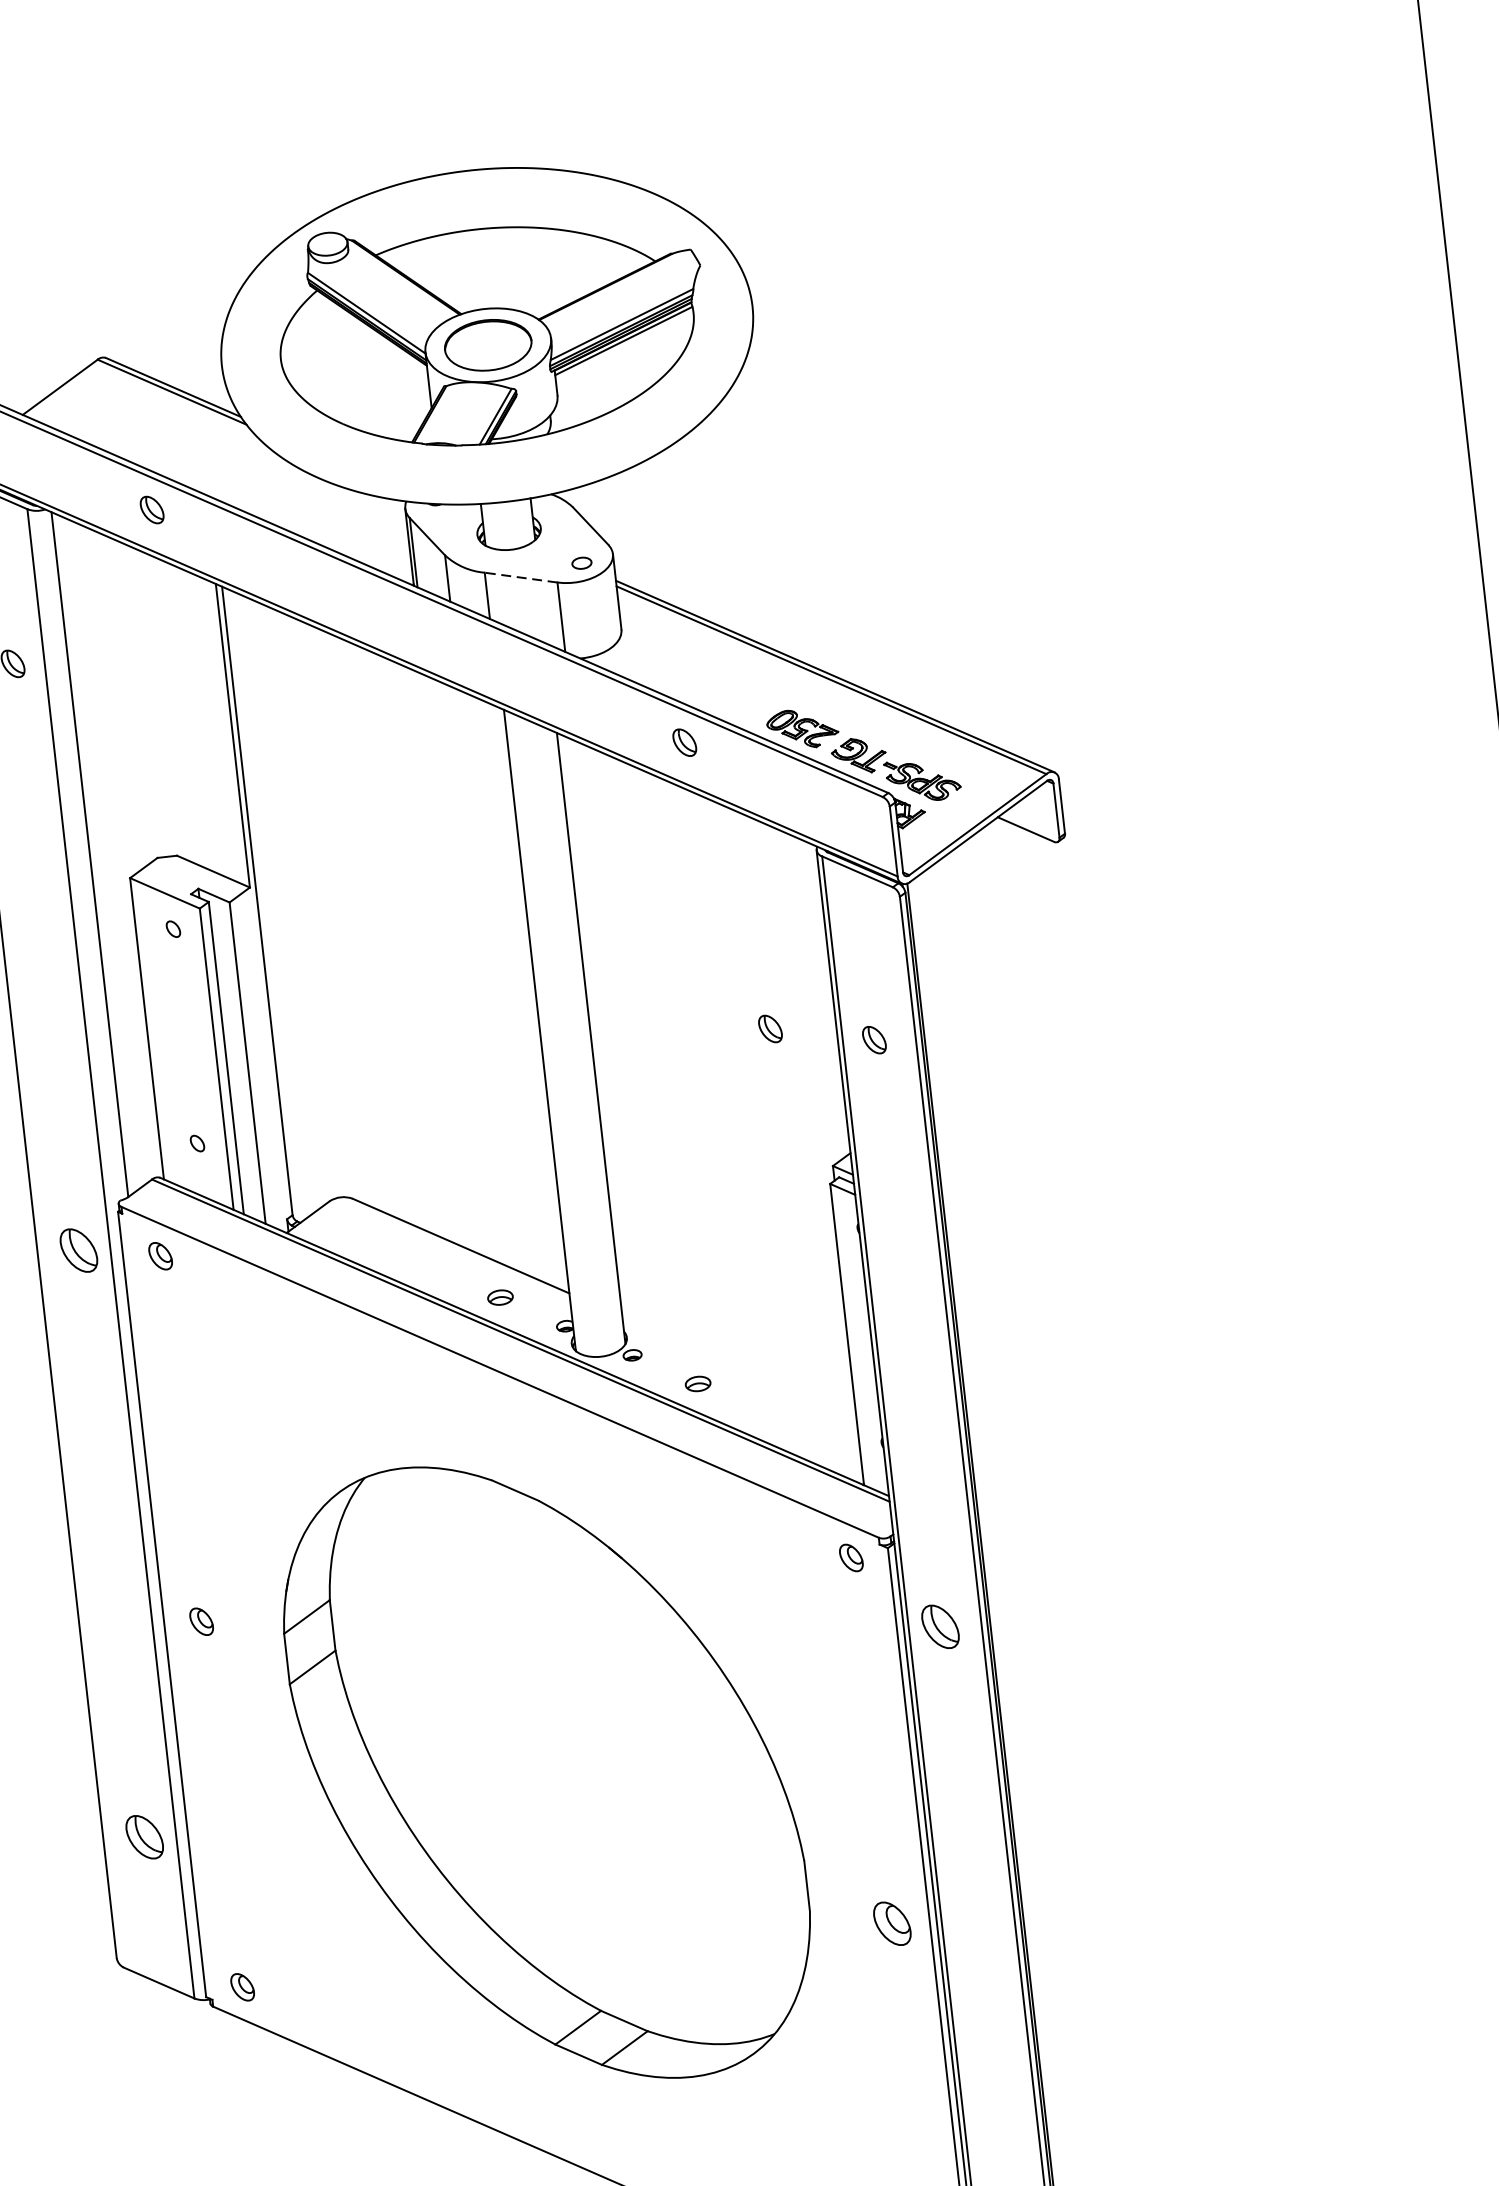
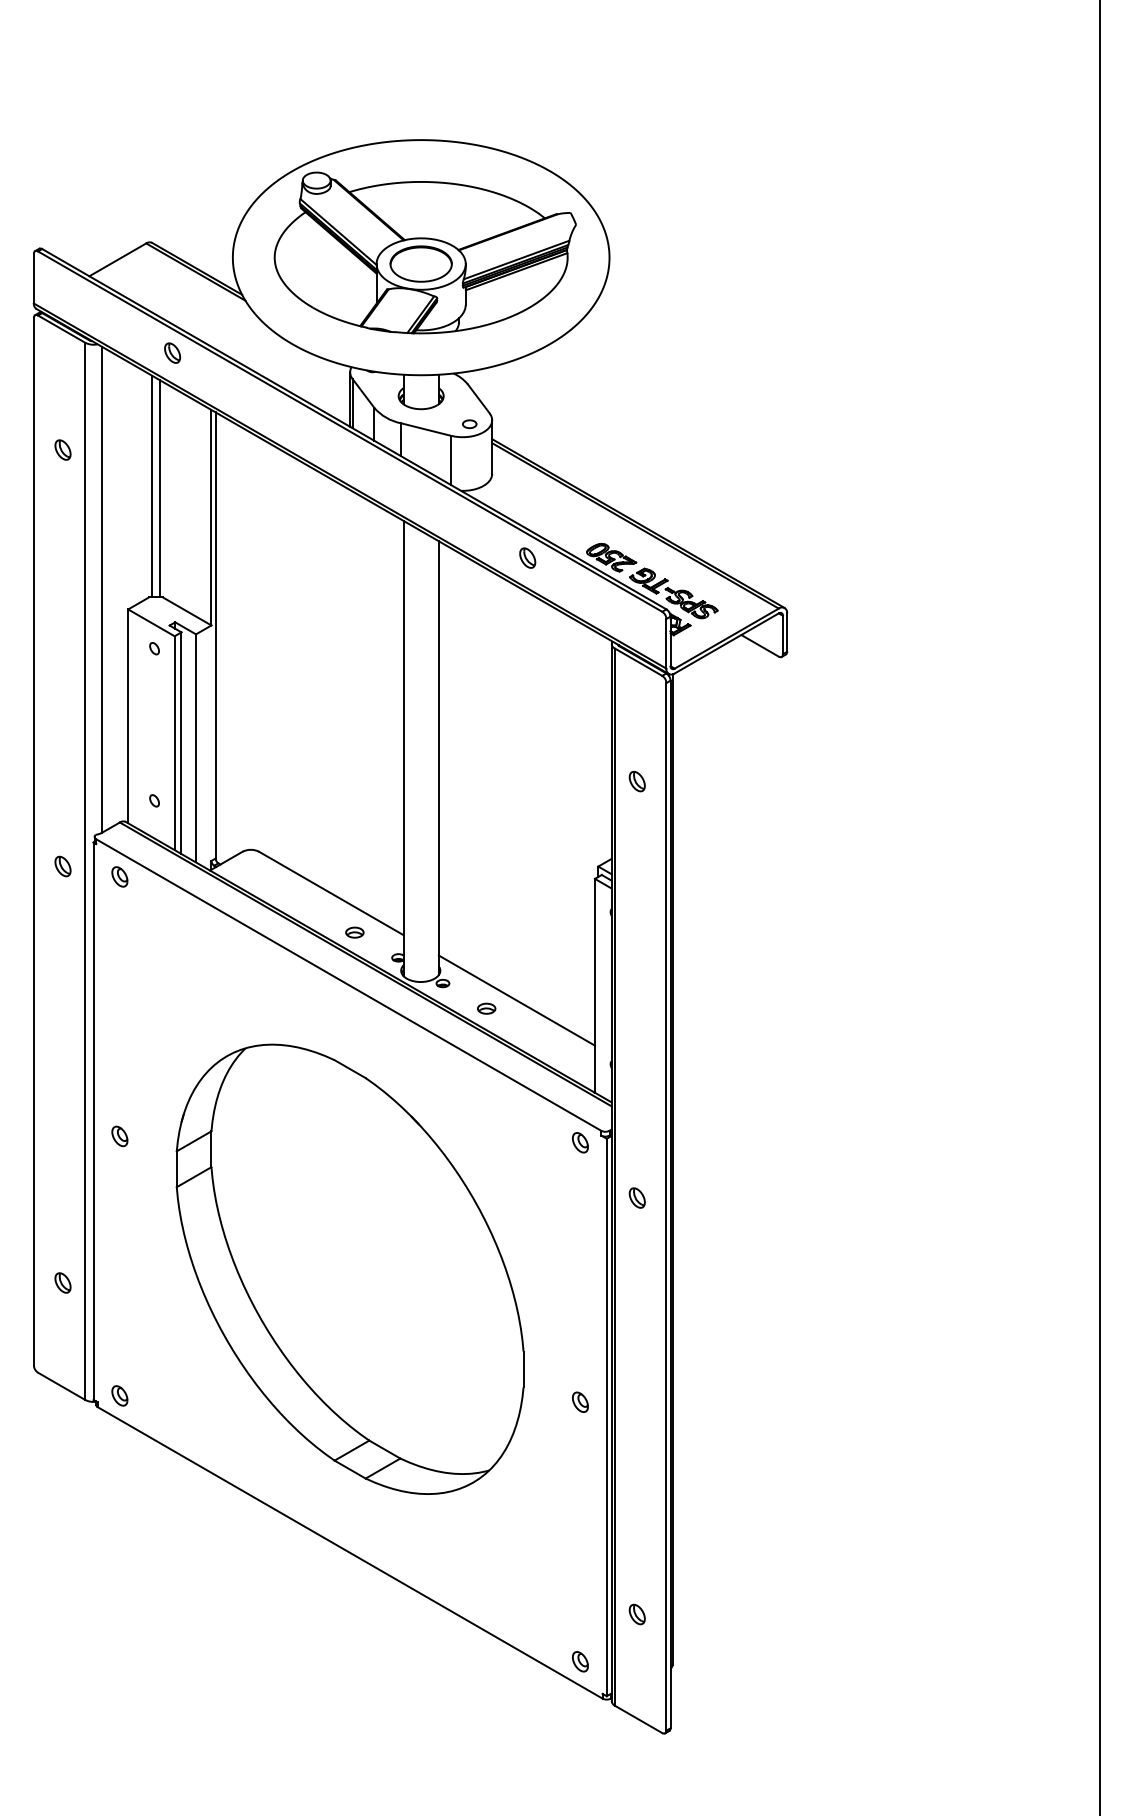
line: (520, 577) -> (425, 429), dashed -> solid
line: (143, 701) -> (151, 486), added
line: (156, 702) -> (160, 488), added
part: (769, 1029) -> (564, 765), removed
part: (78, 1250) -> (62, 866), size x0.62
line: (738, 1367) -> (516, 1000), added
part: (939, 1626) -> (636, 1197), size x0.62
part: (143, 1836) -> (62, 1282), size x0.62
part: (892, 1922) -> (580, 1401), size x0.62

